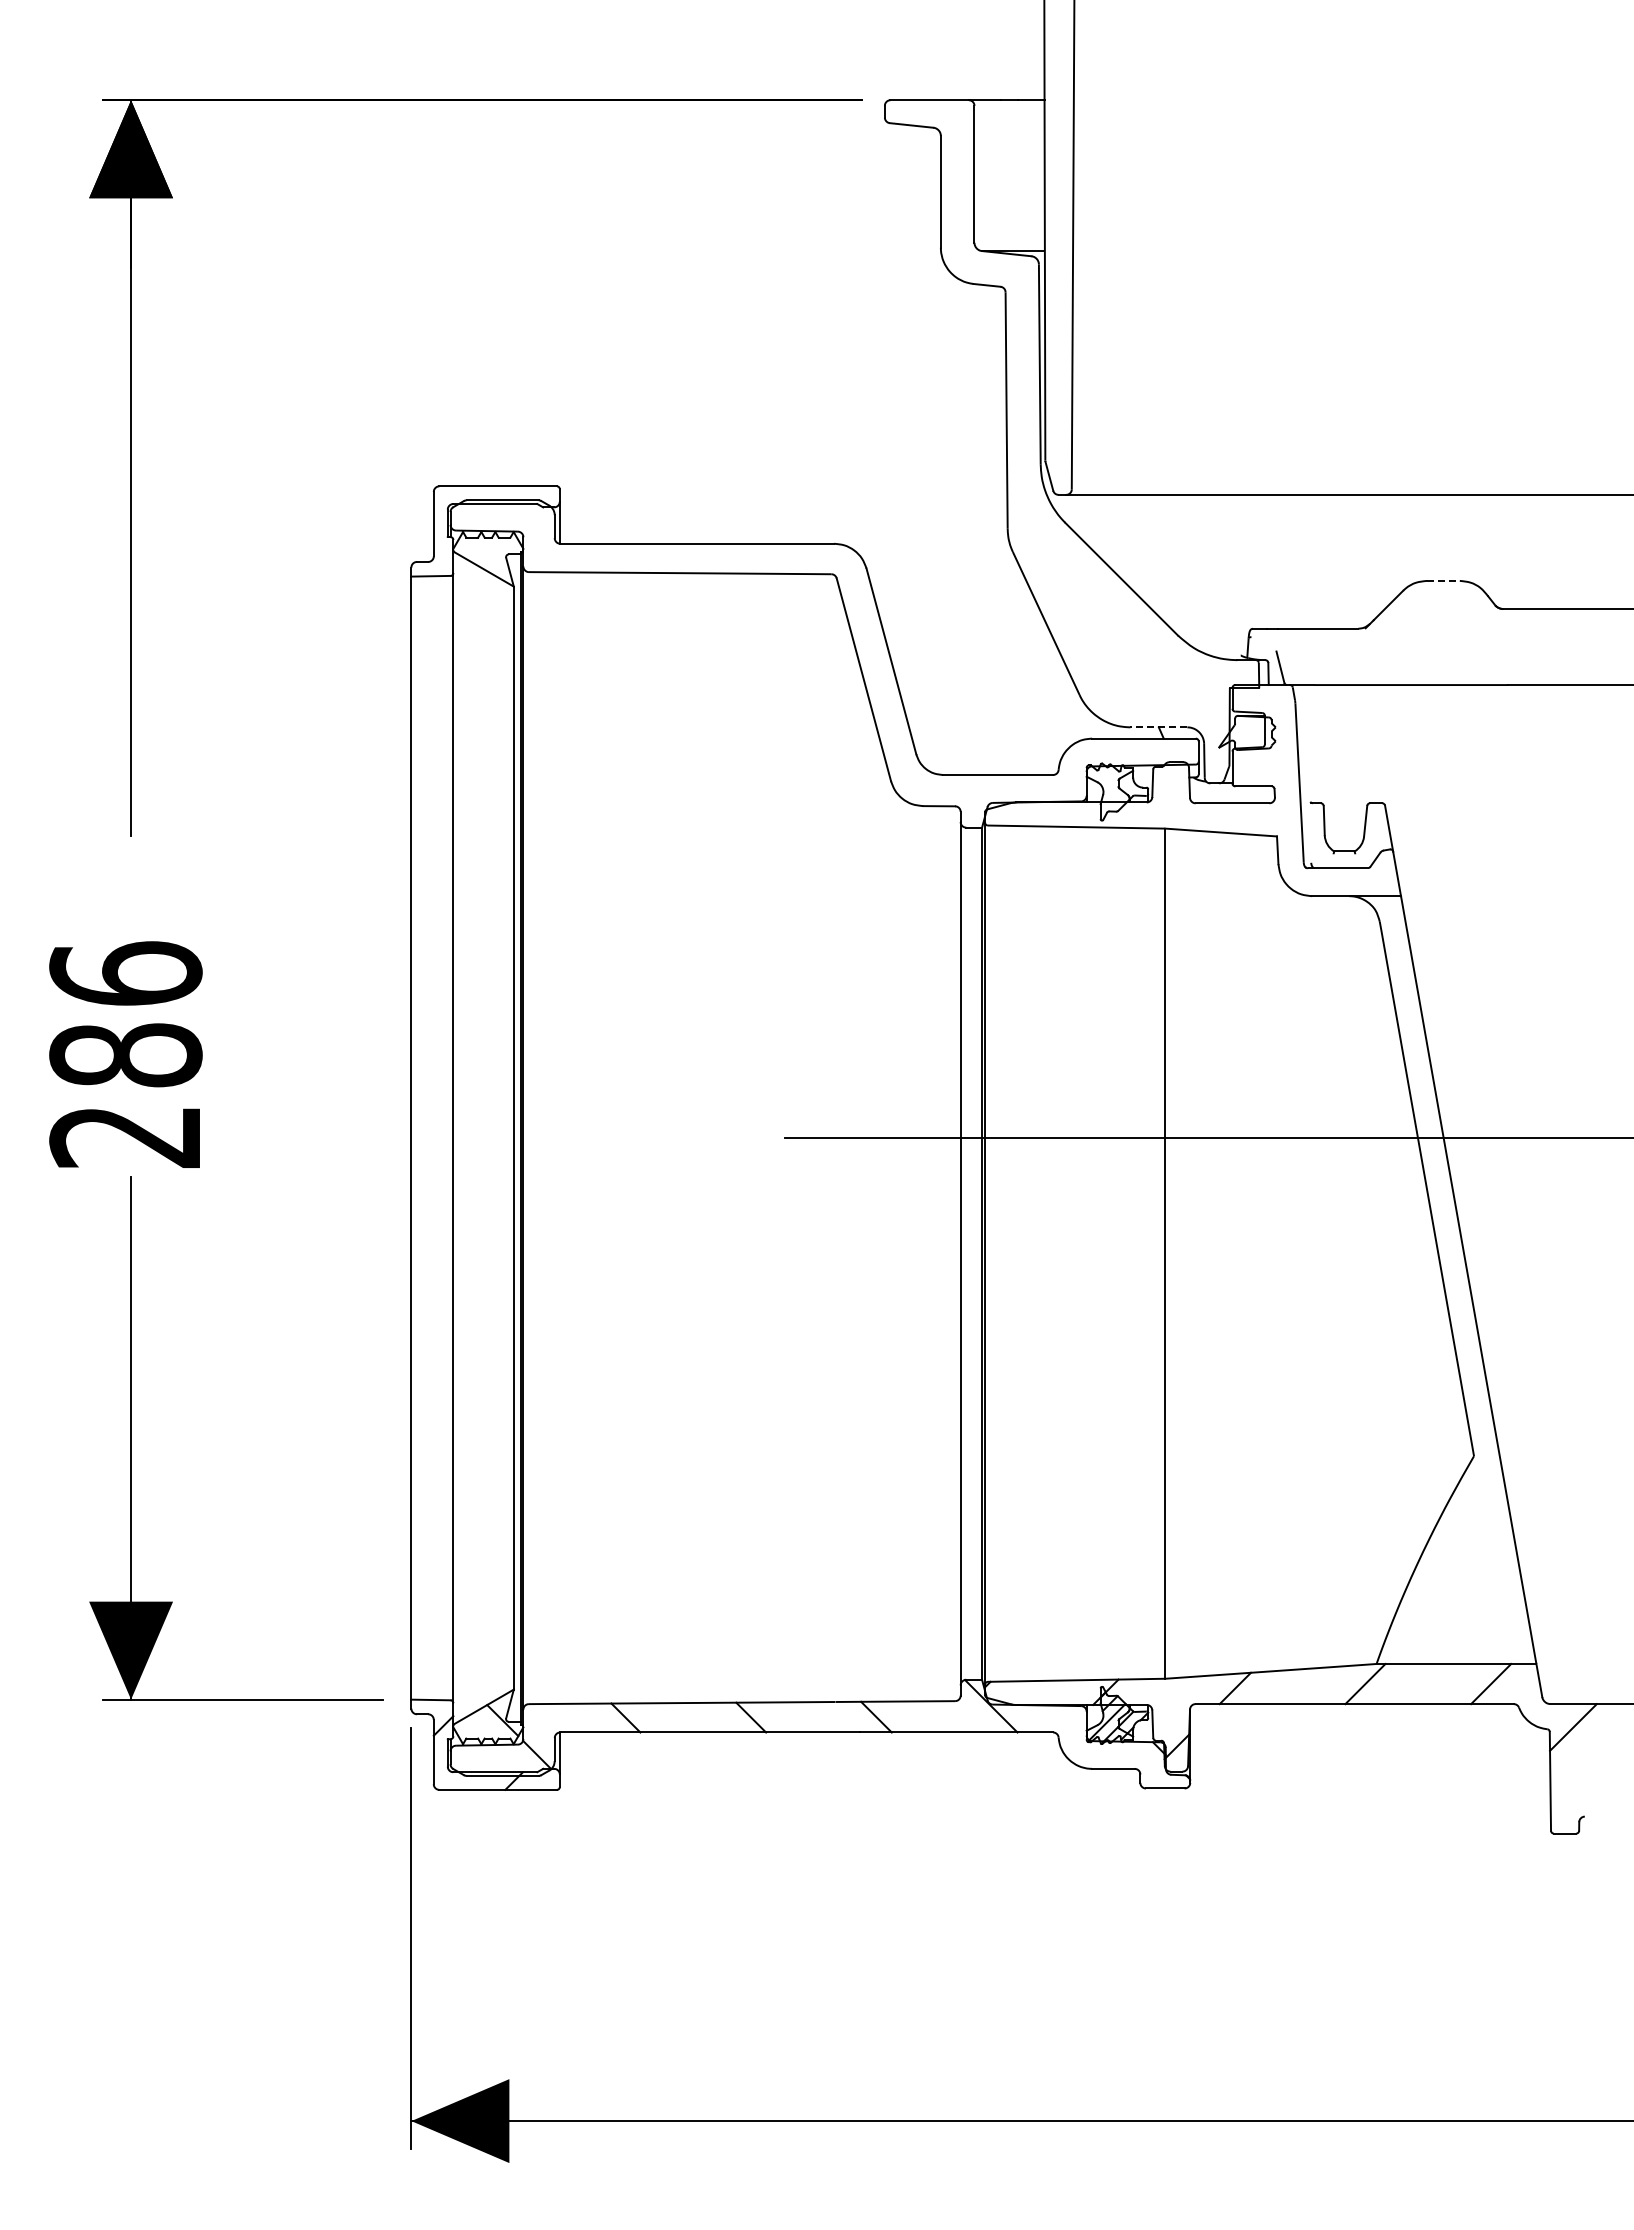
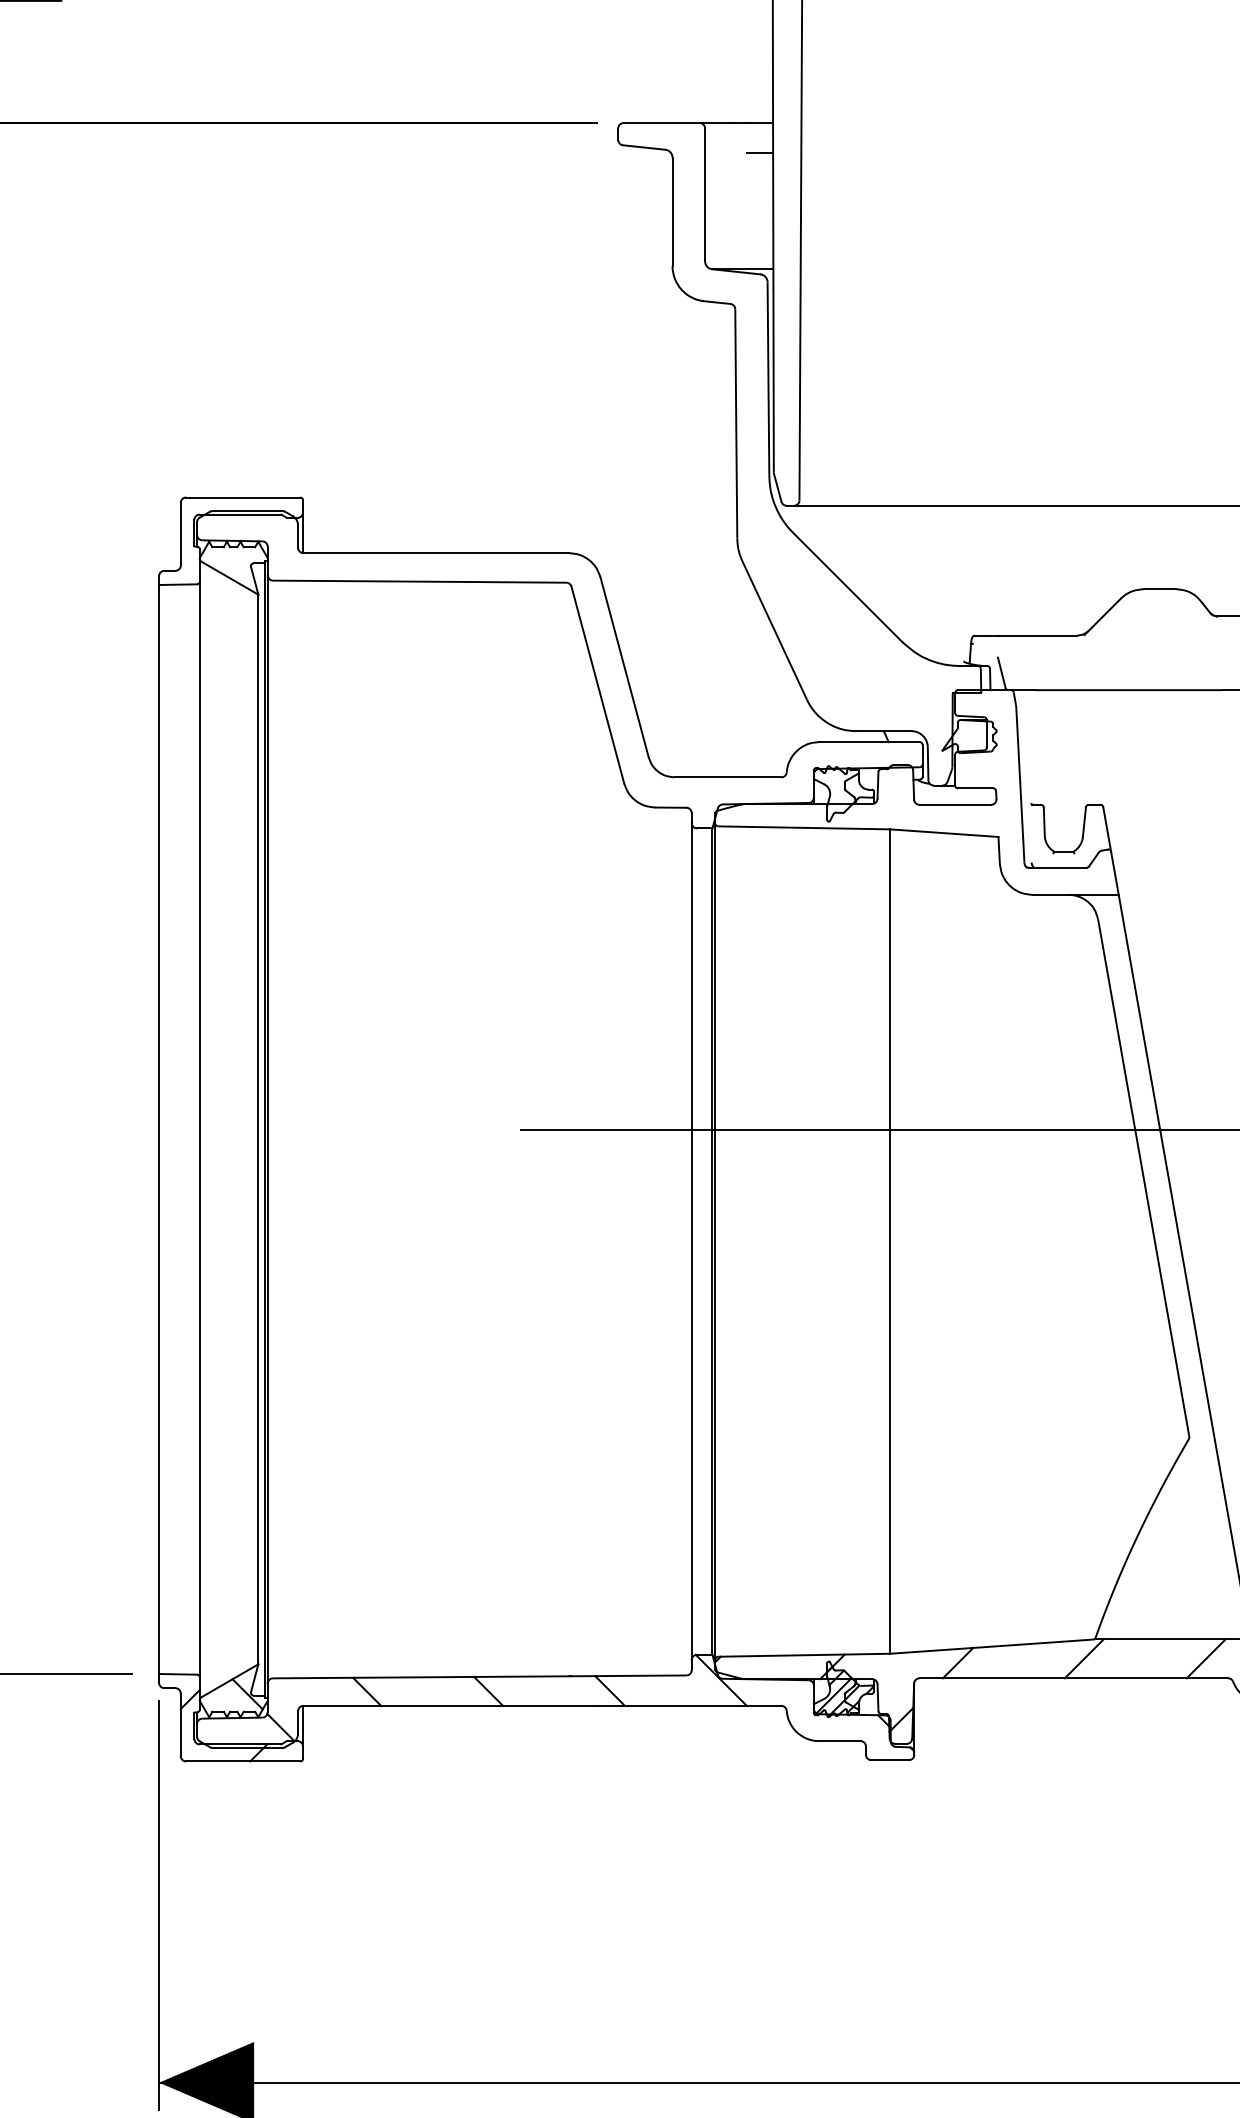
line: (1030, 130) -> (759, 152), added
line: (1443, 580) -> (1159, 588), dashed -> solid
line: (1158, 727) -> (883, 731), dashed -> solid

